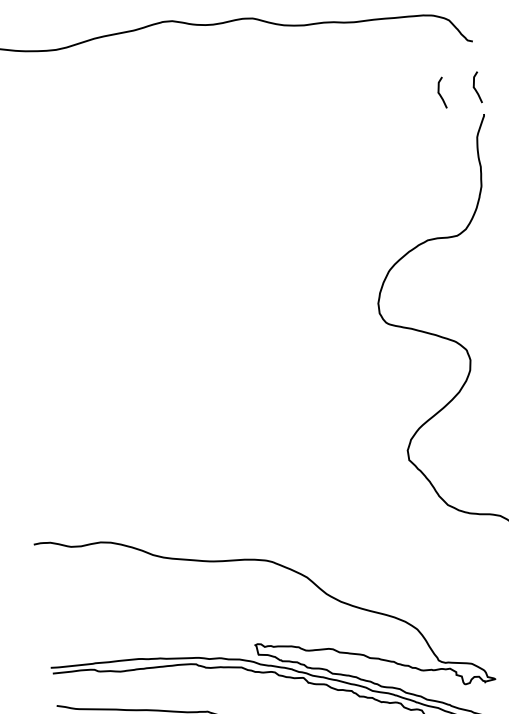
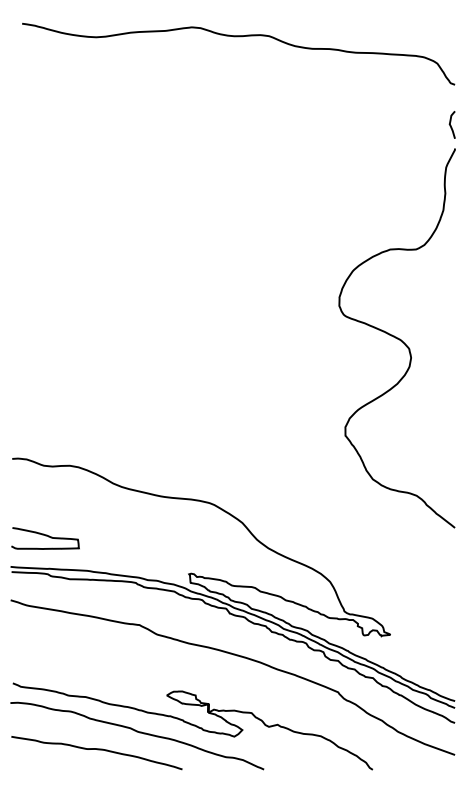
curve: (439, 92) -> (419, 124), removed
curve: (85, 627) -> (45, 536), added

